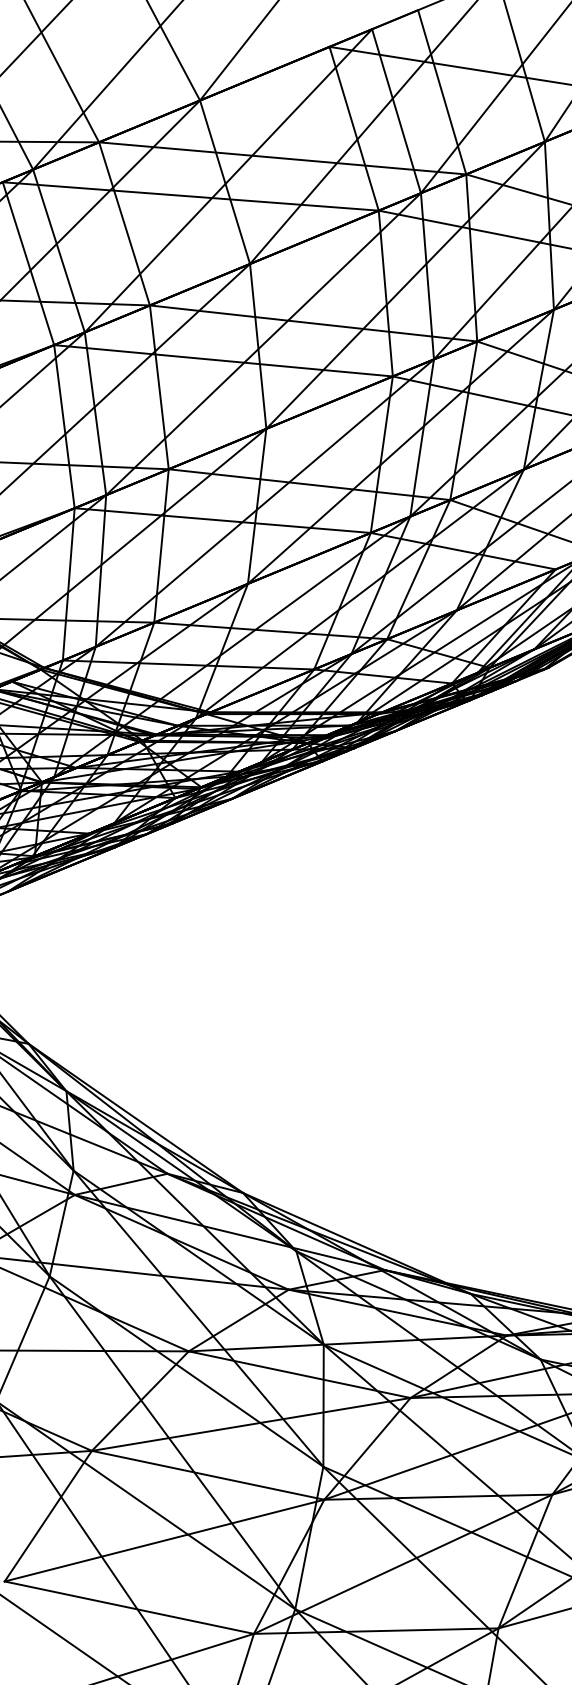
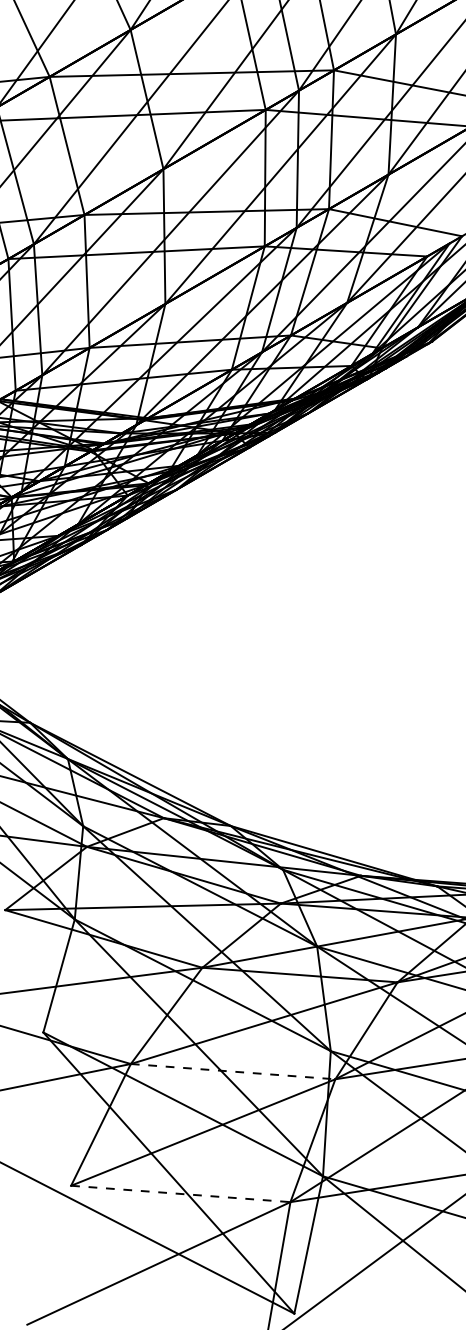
line: (208, 1475) -> (233, 1071), solid -> dashed
line: (129, 1607) -> (180, 1193), solid -> dashed

